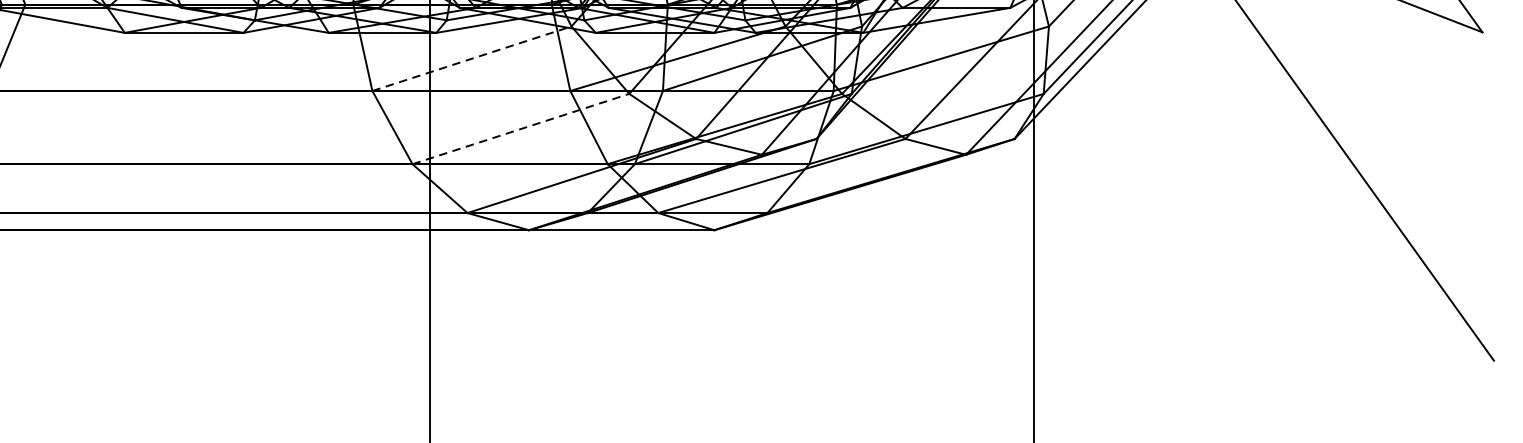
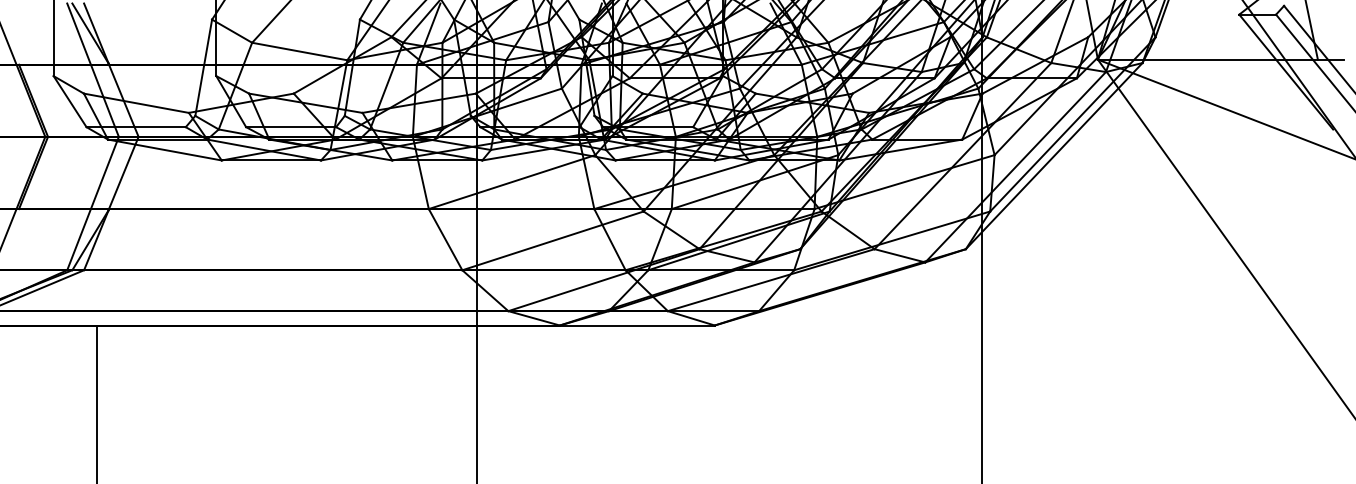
line: (472, 59) -> (512, 182), dashed -> solid
line: (521, 128) -> (553, 240), dashed -> solid

